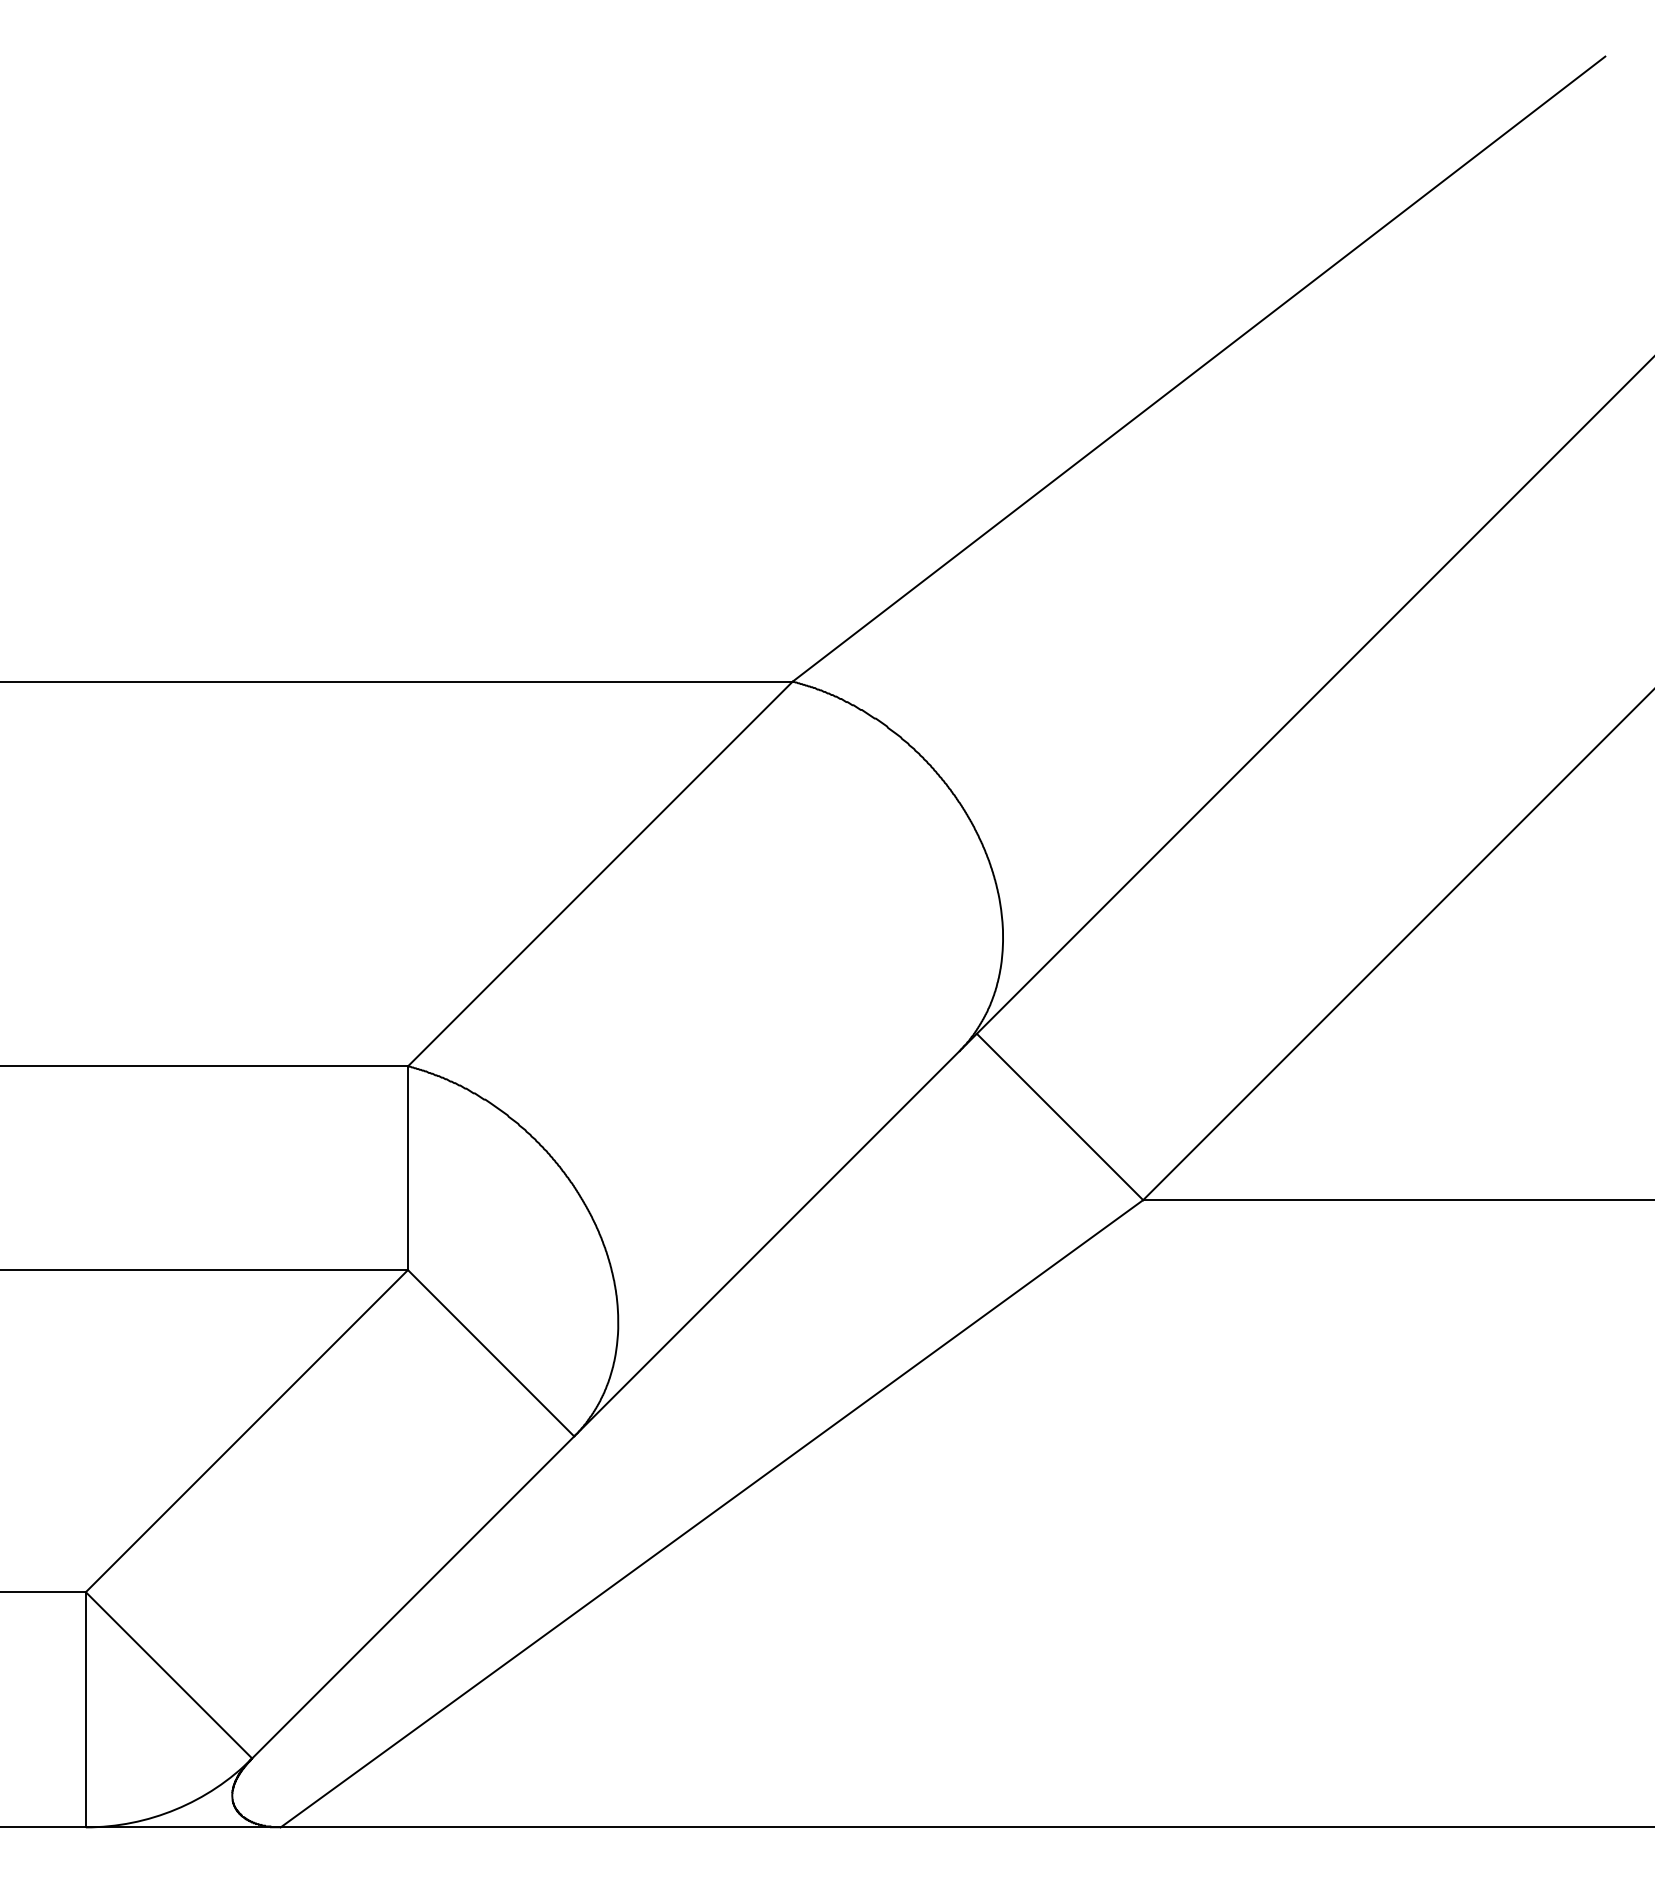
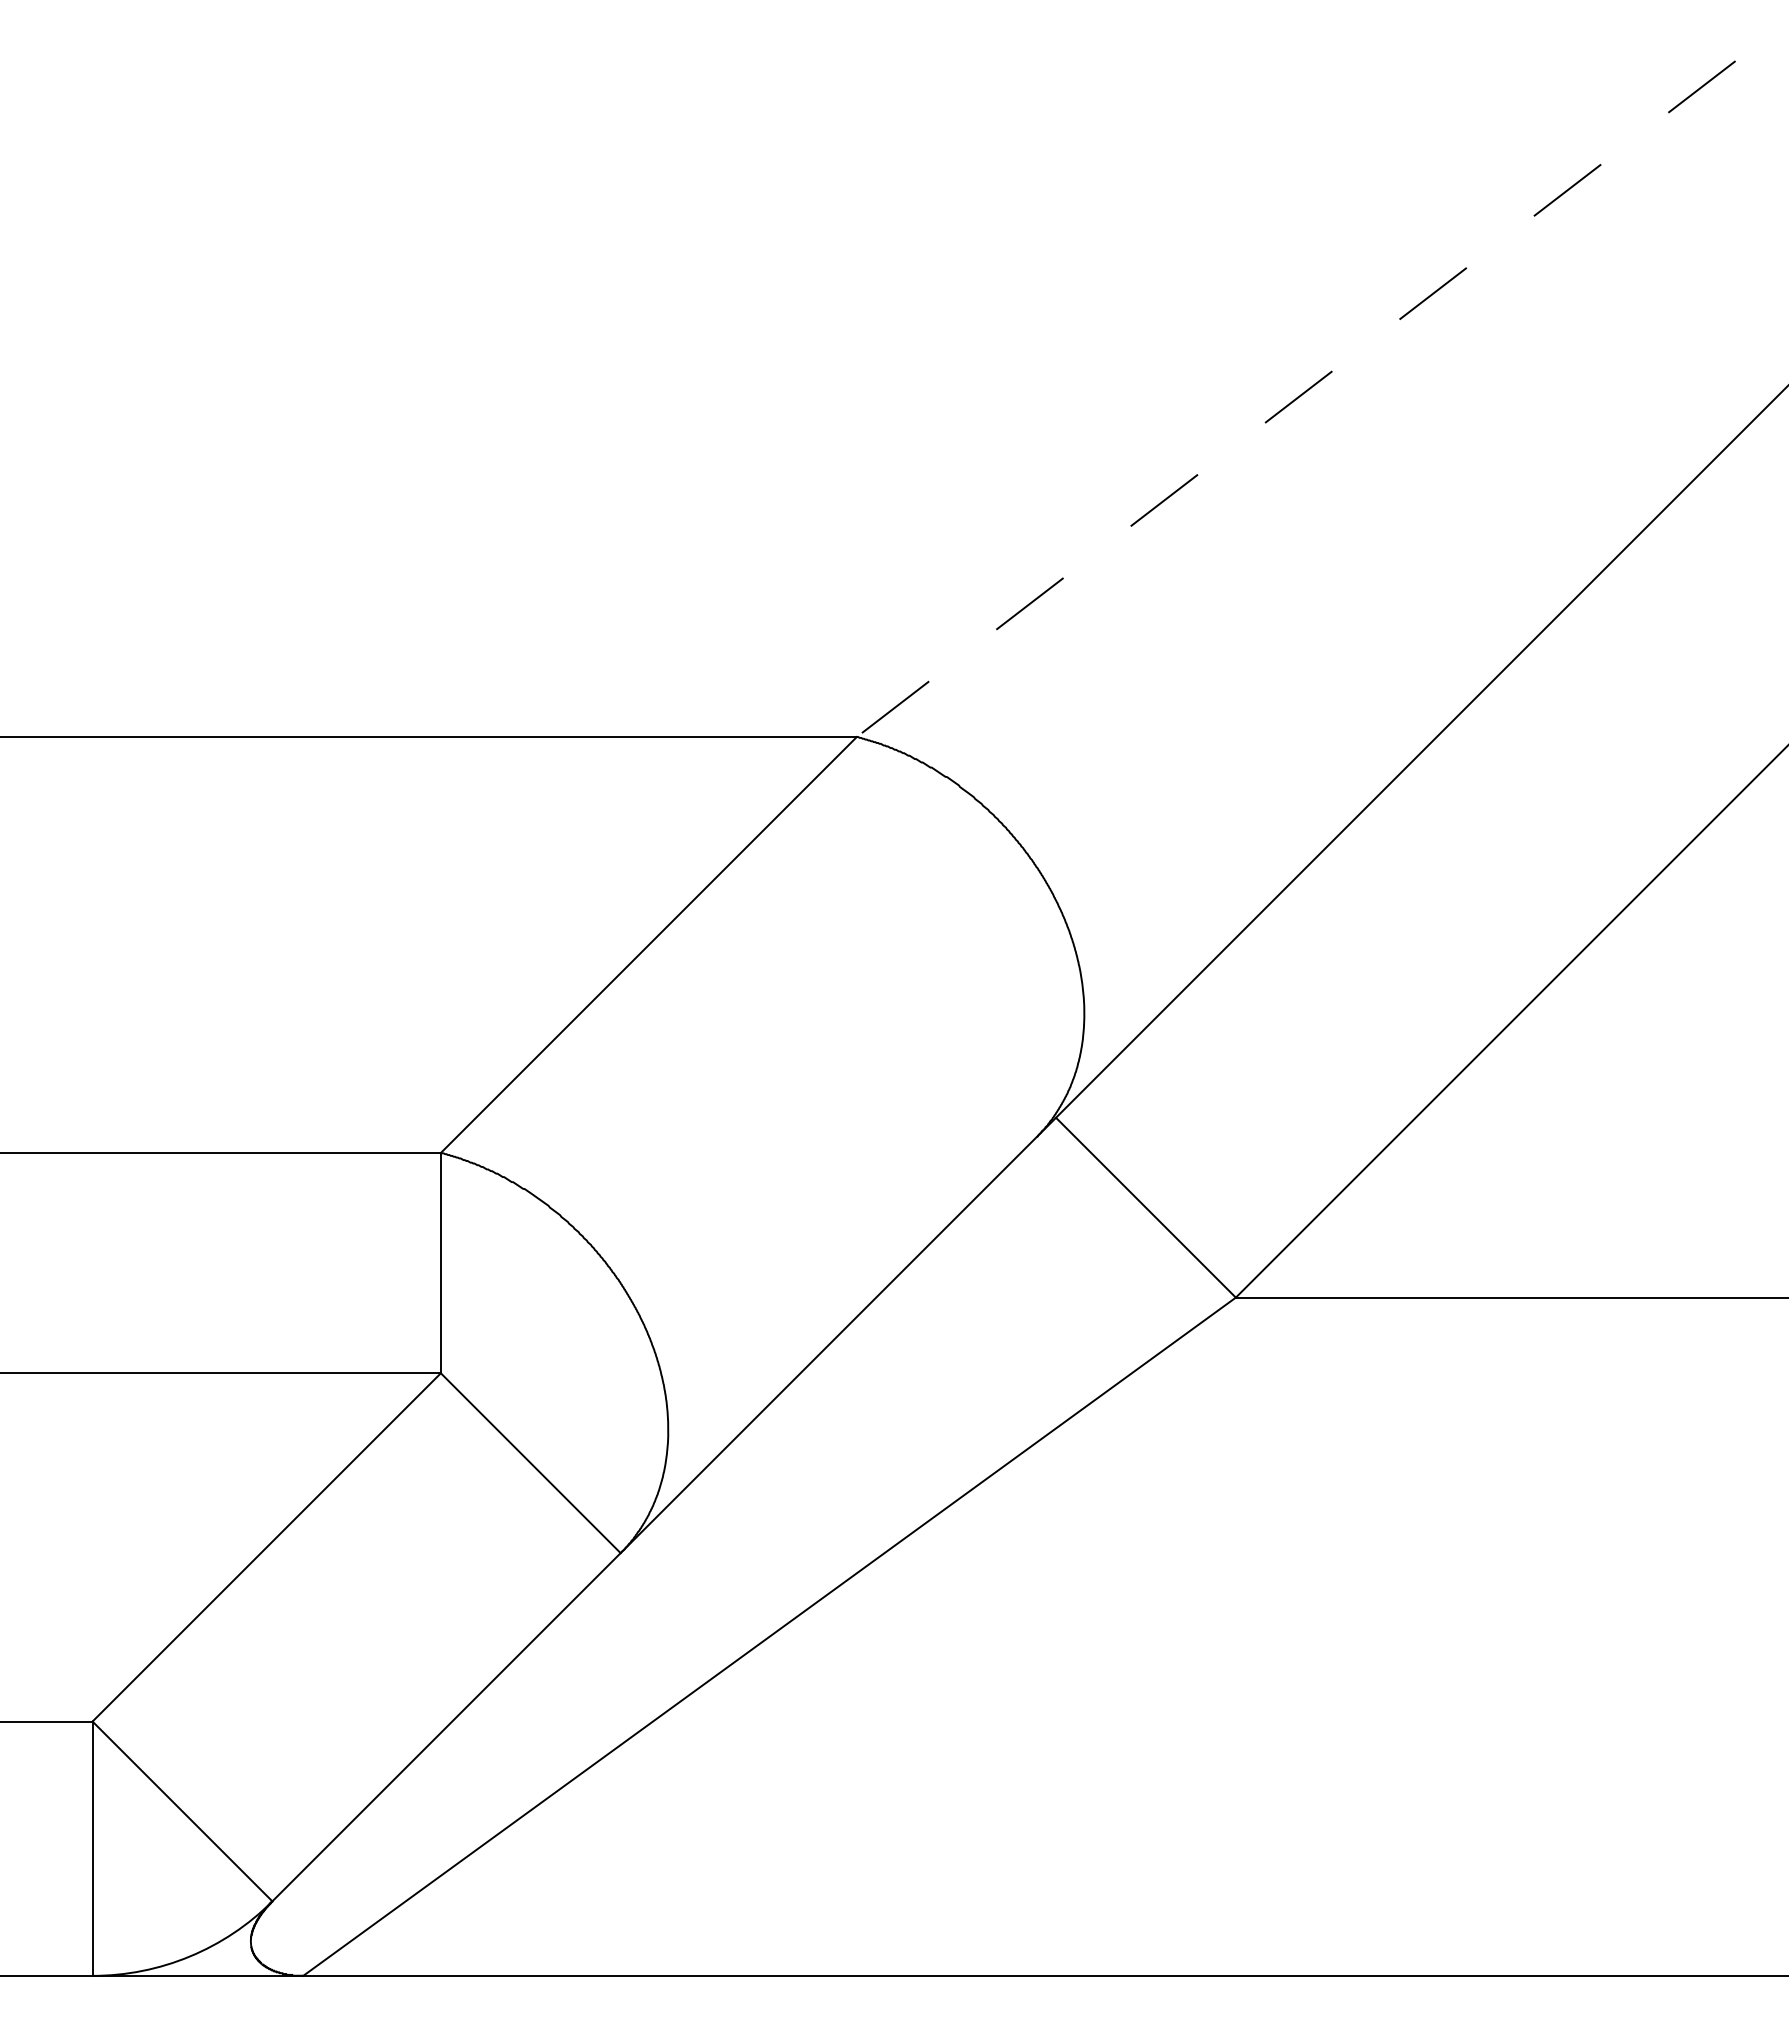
line: (1198, 369) -> (1295, 399), solid -> dashed

